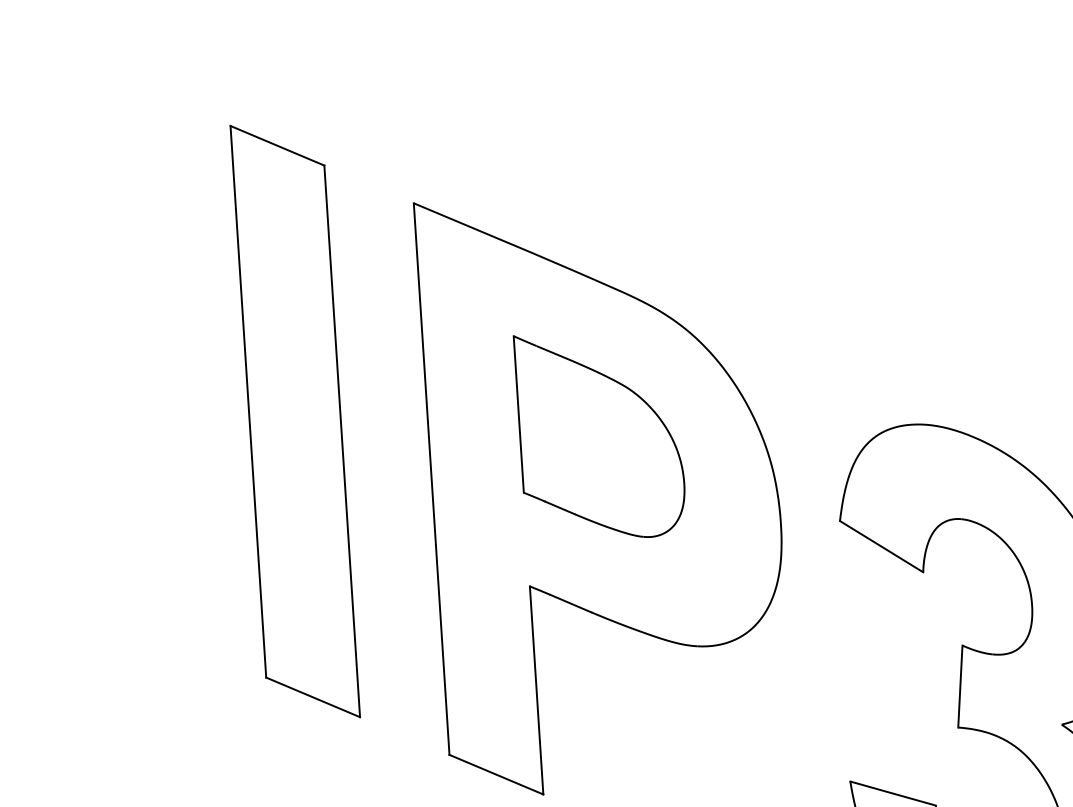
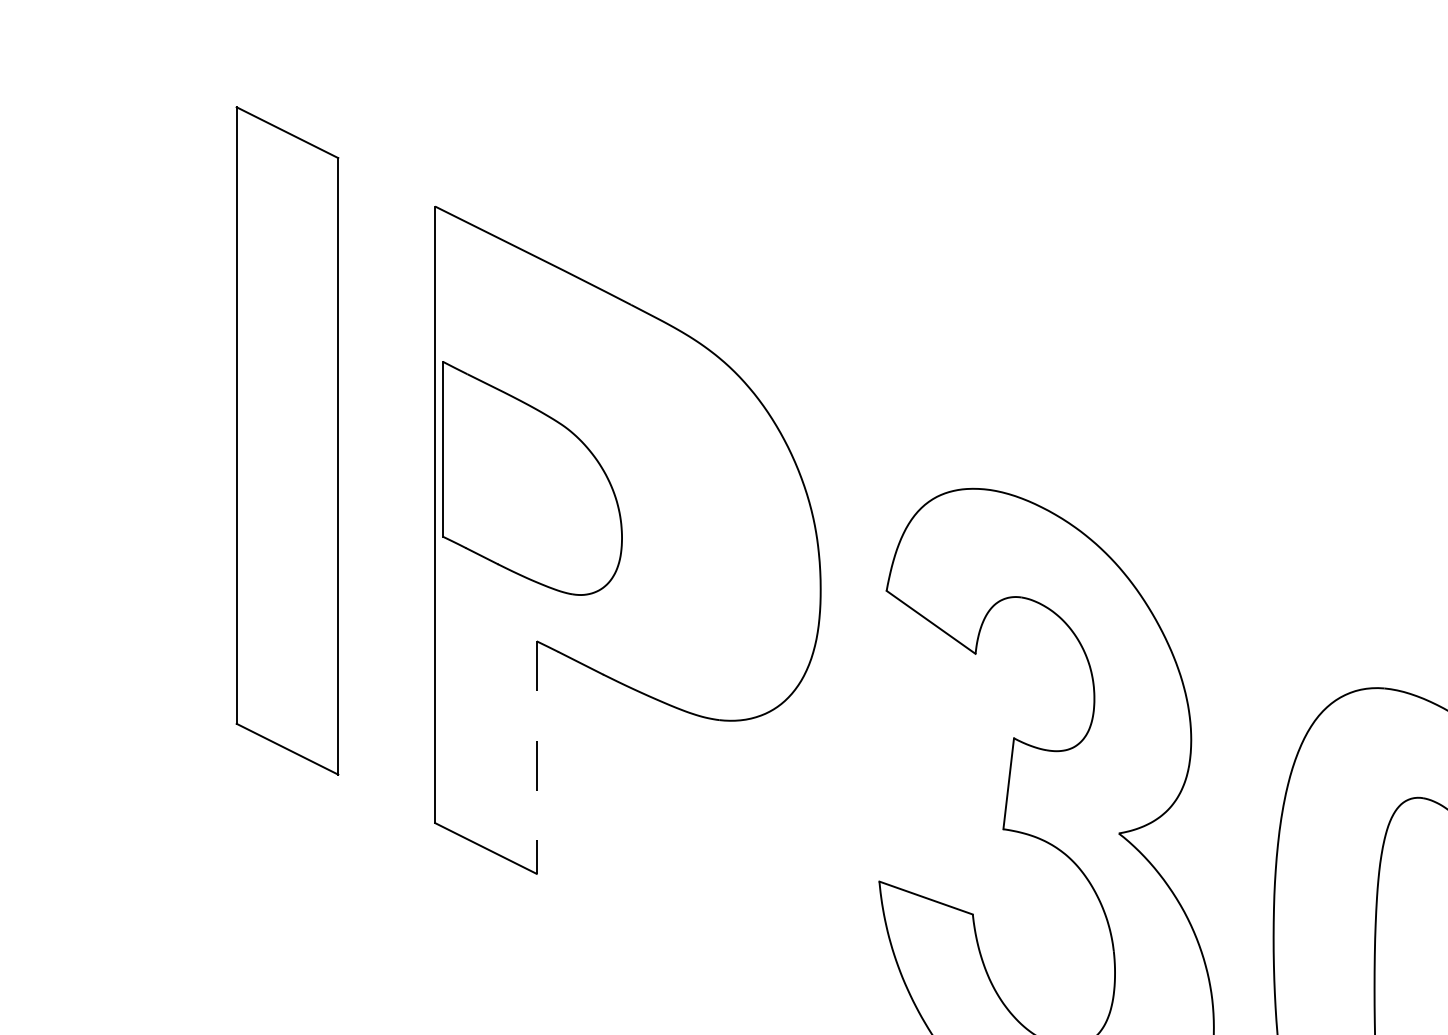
part: (600, 435) -> (532, 478), moved
line: (536, 691) -> (536, 758), solid -> dashed

